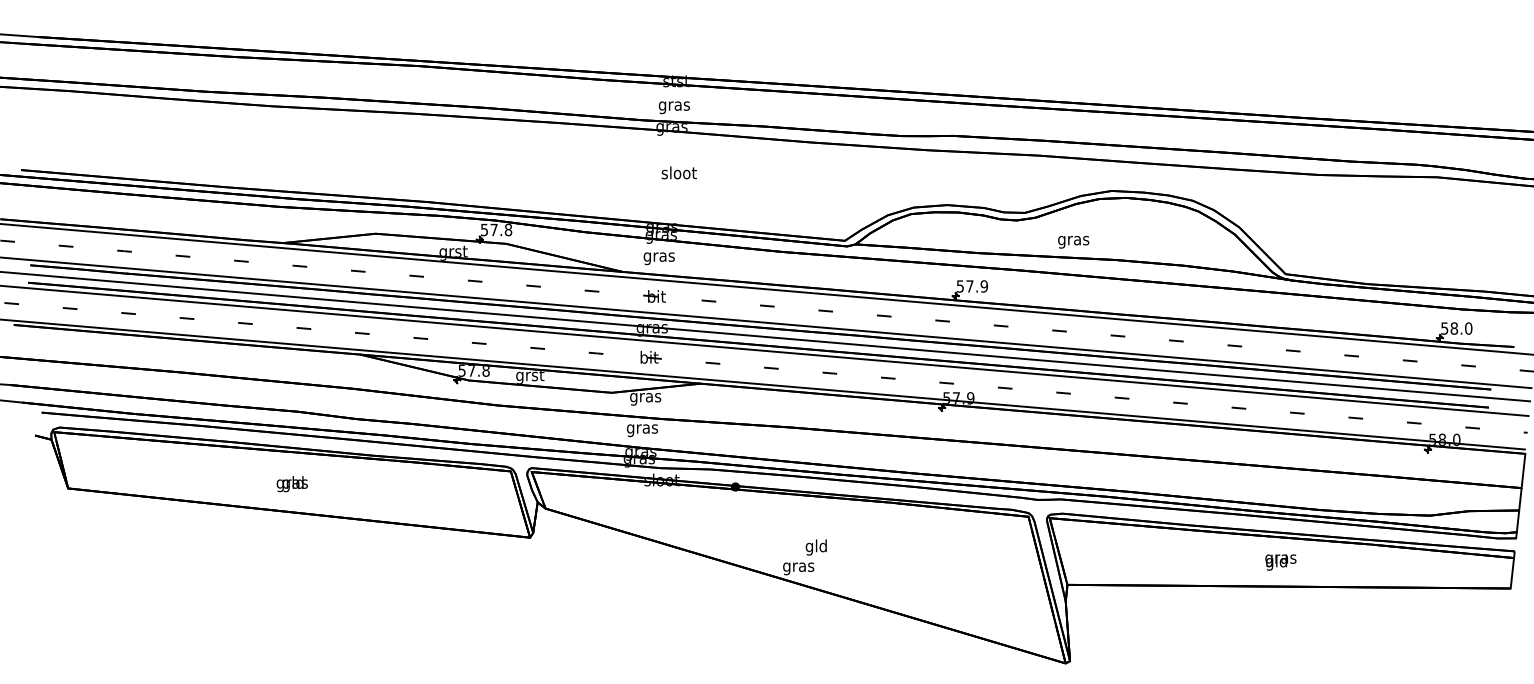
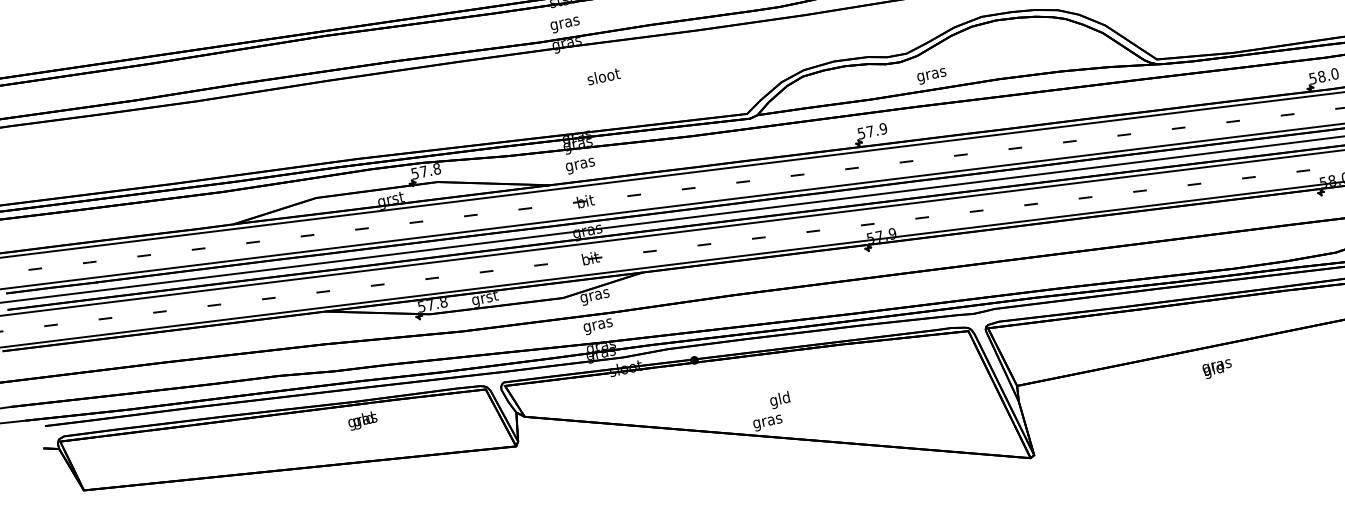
text: (678, 172) -> (602, 76), moved
text: (1073, 242) -> (931, 76), moved
text: (291, 484) -> (362, 421), moved
text: (1280, 562) -> (1217, 369), moved

